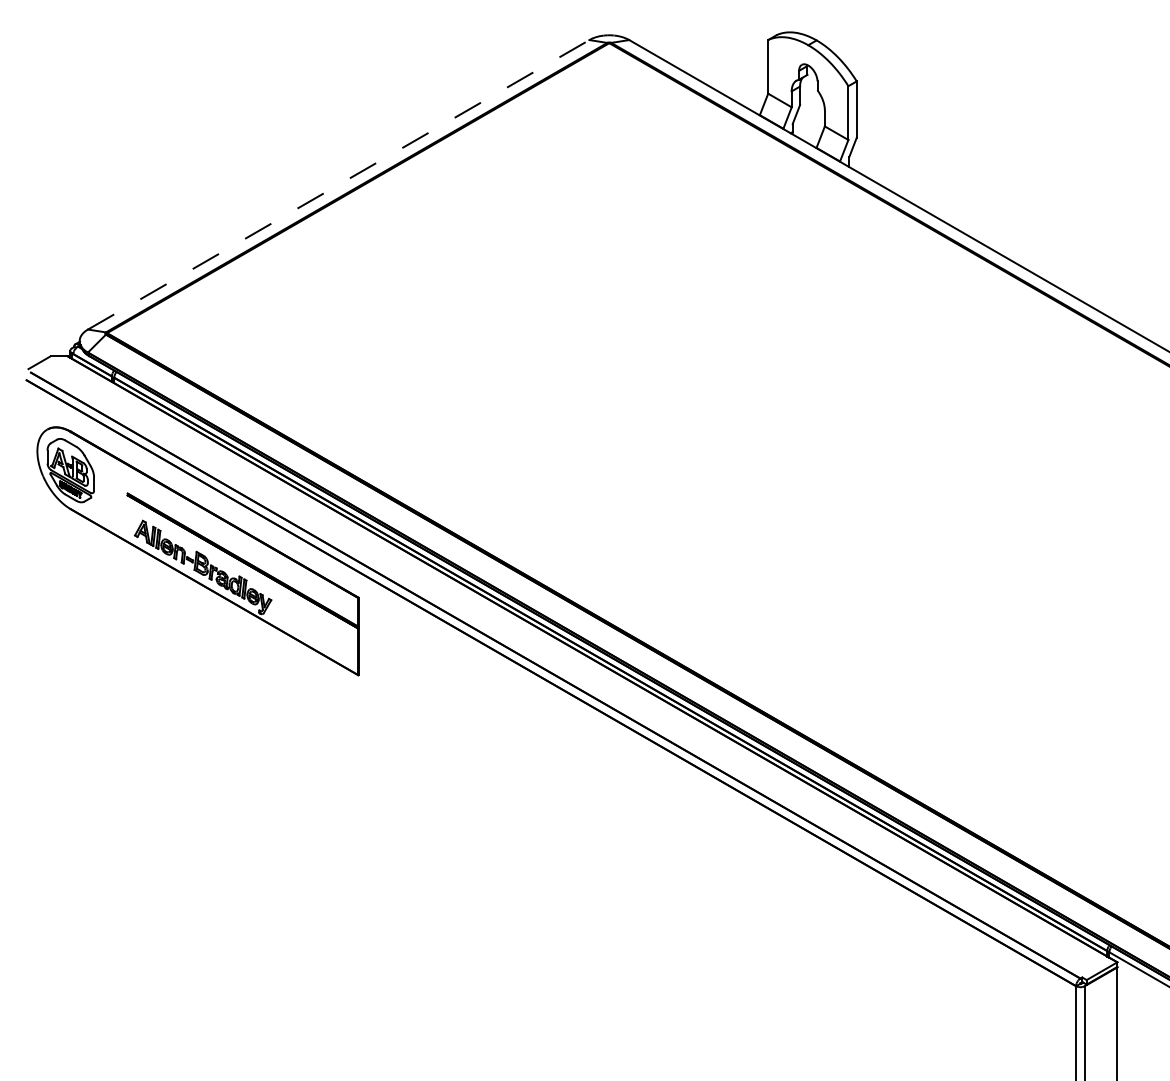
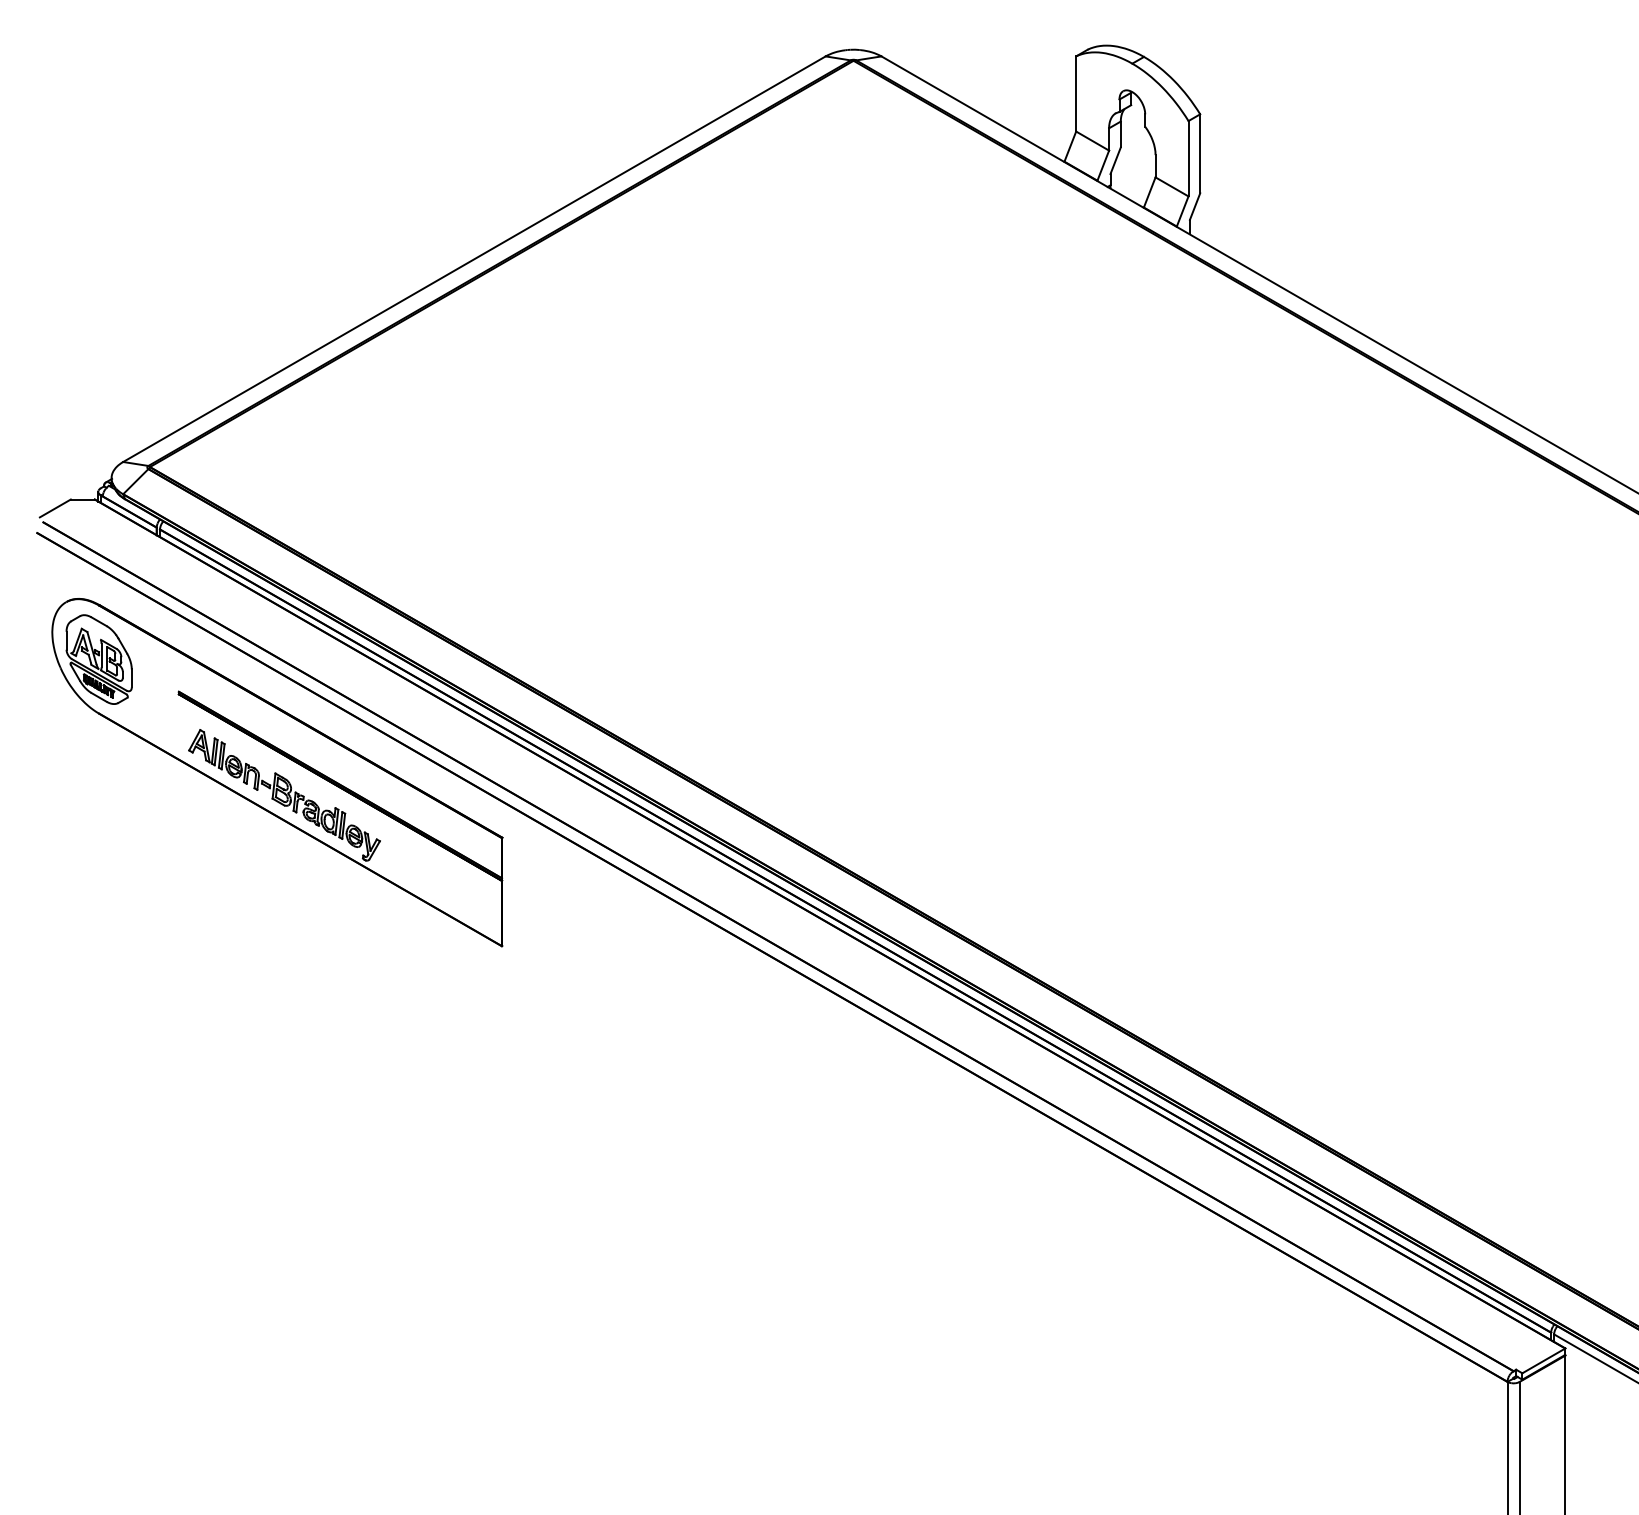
line: (338, 185) -> (474, 259), dashed -> solid

